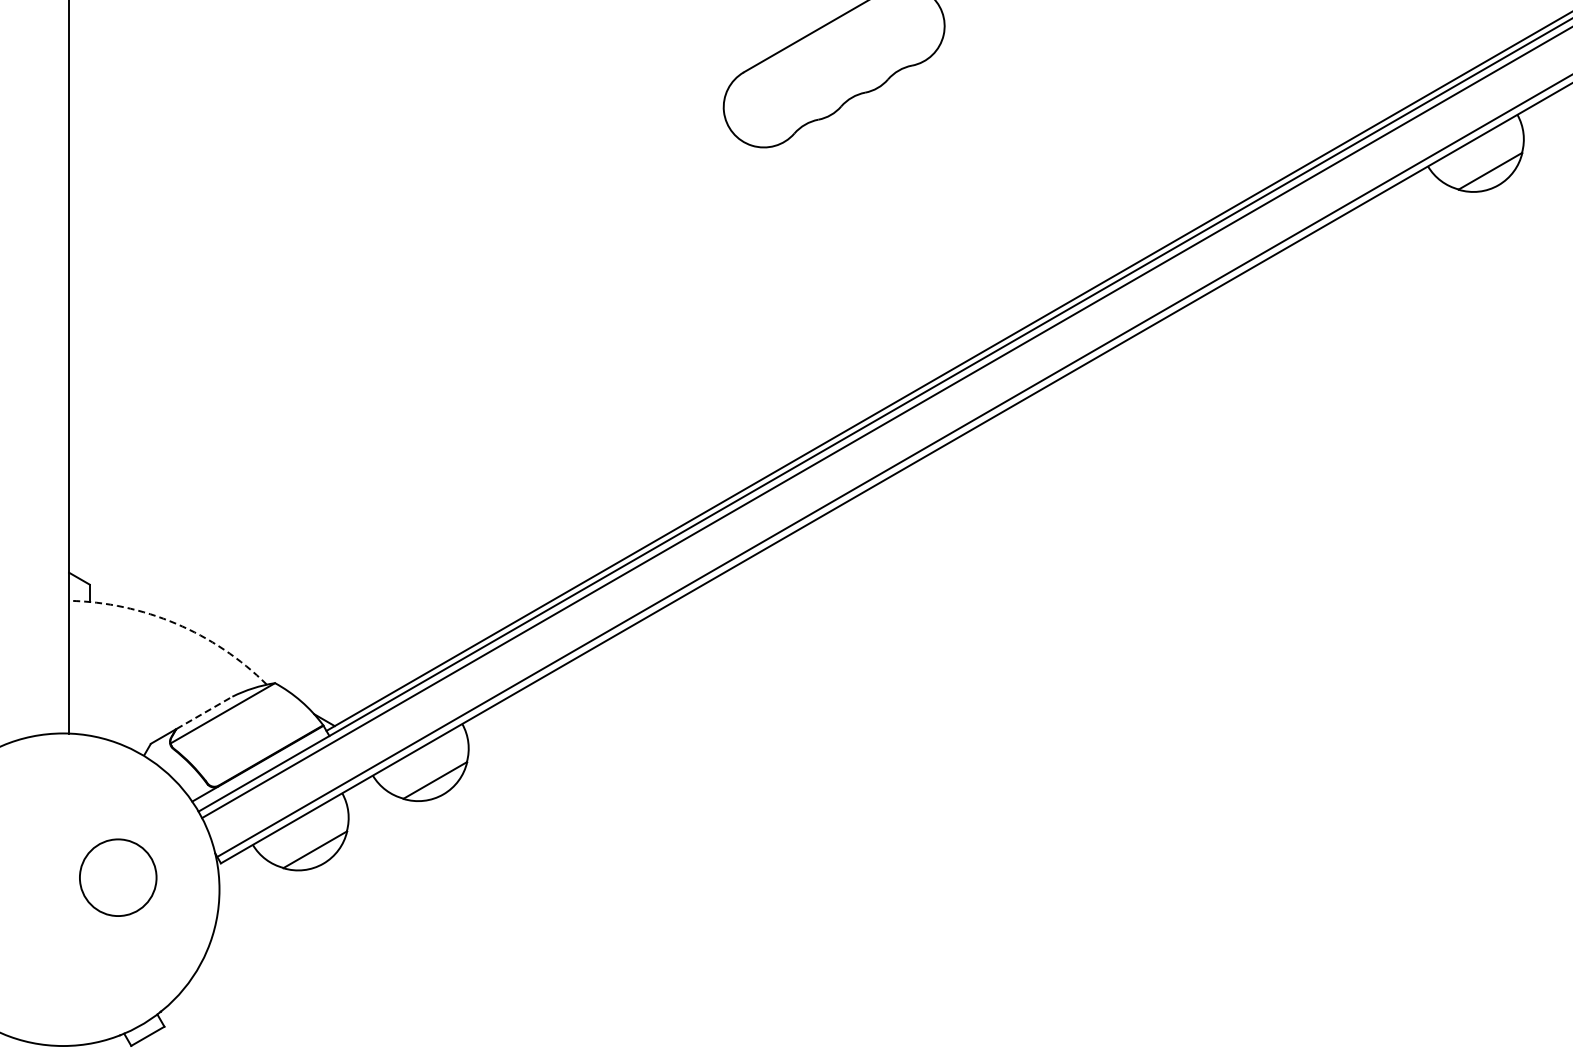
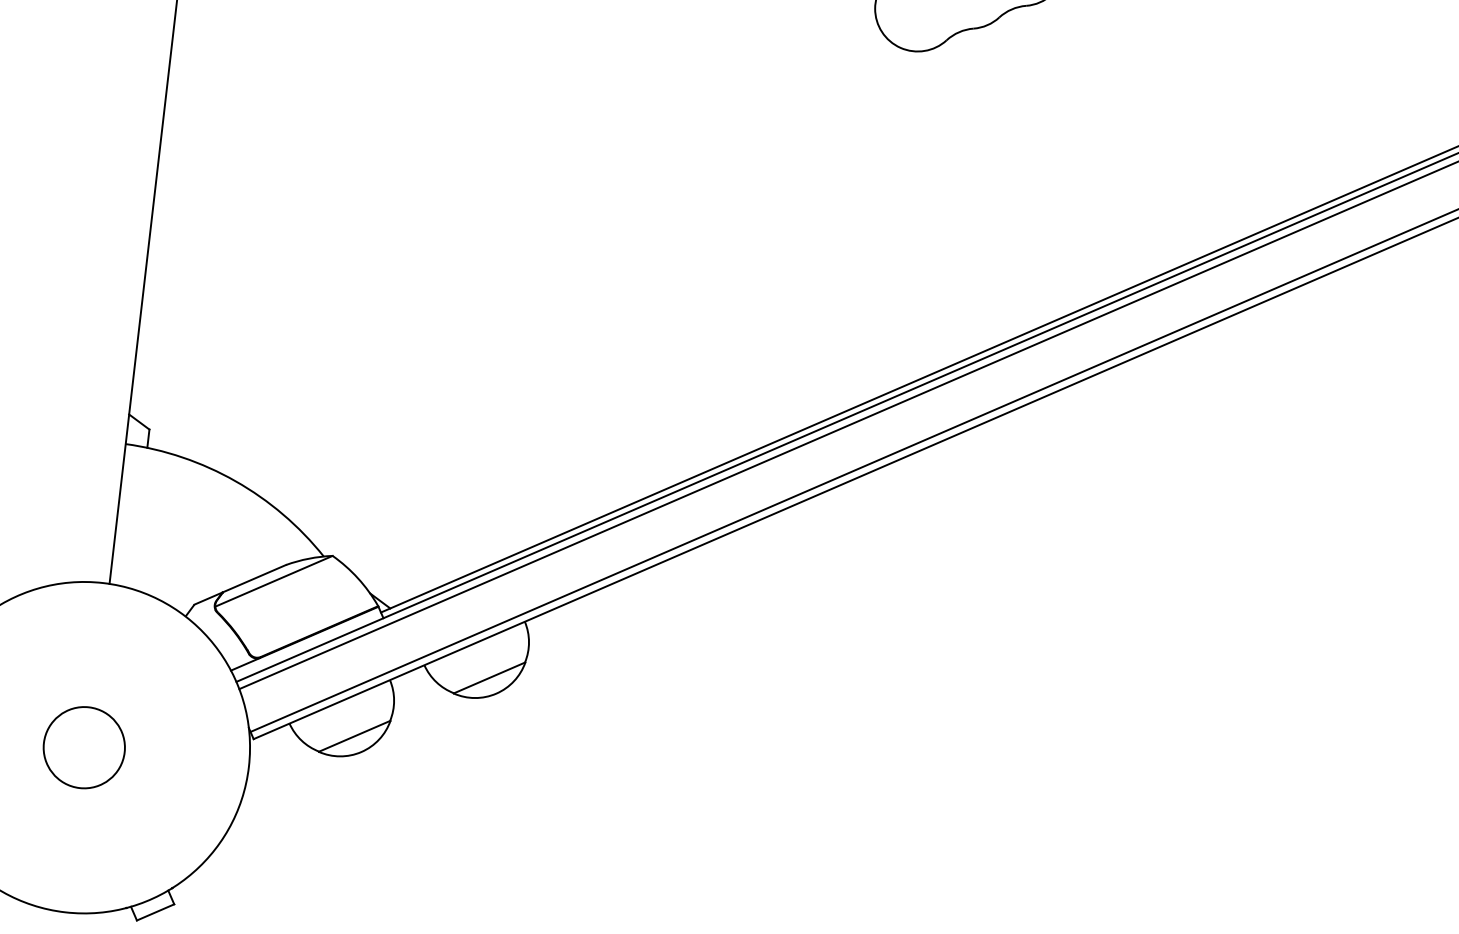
arc: (176, 623) -> (236, 481), dashed -> solid
line: (204, 712) -> (254, 578), dashed -> solid
circle: (118, 877) -> (84, 747), moved

